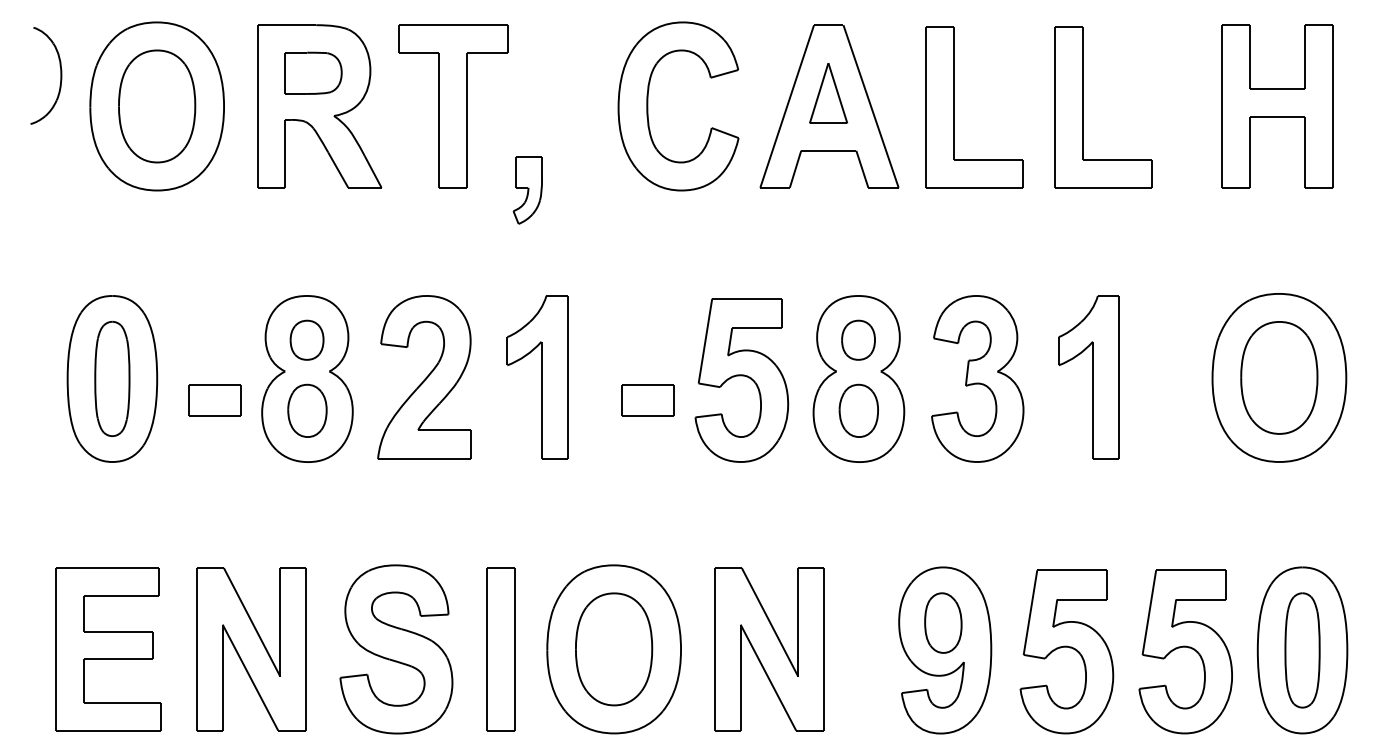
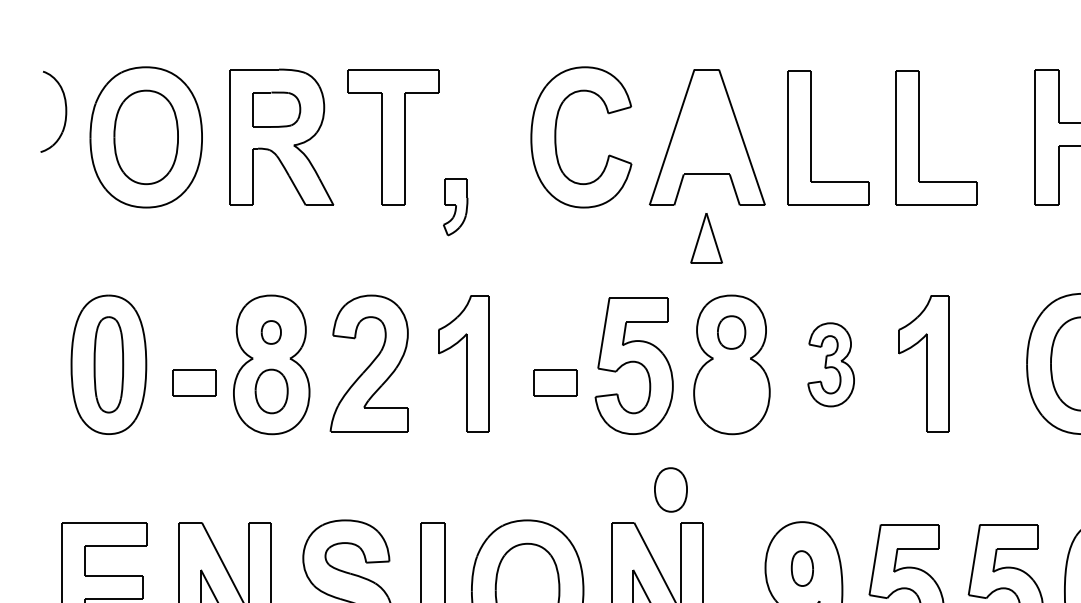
part: (828, 93) -> (706, 238), moved
part: (306, 339) -> (270, 331), size x0.7
part: (977, 378) -> (830, 364), size x0.6
part: (858, 410) -> (670, 489), moved
part: (943, 622) -> (802, 568), size x0.7

